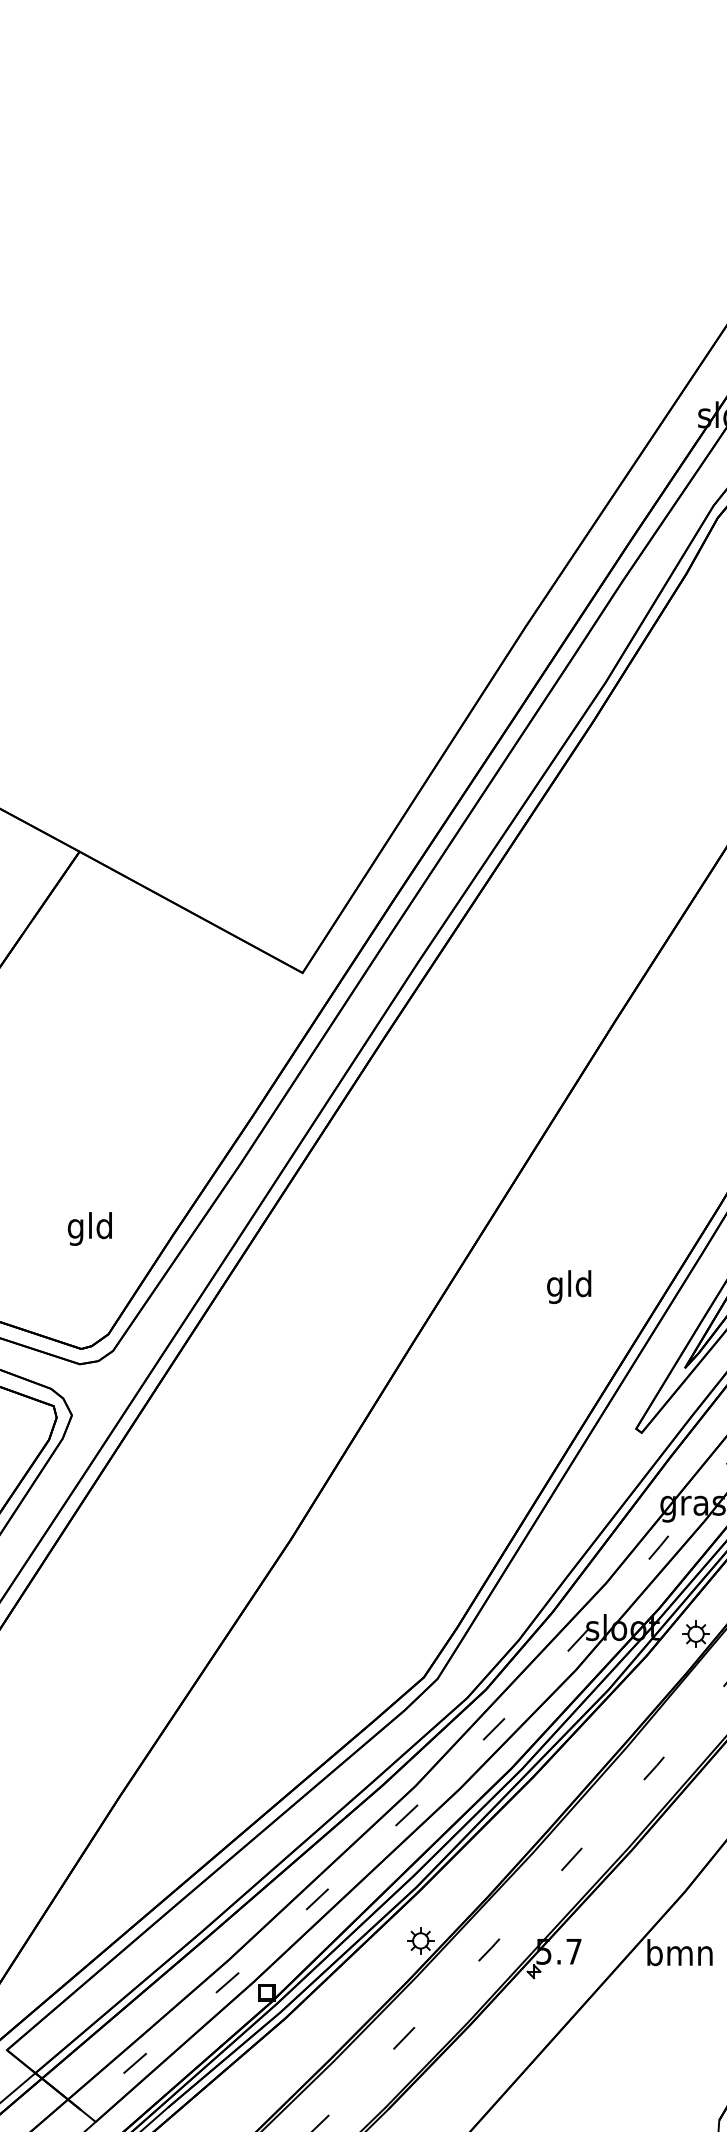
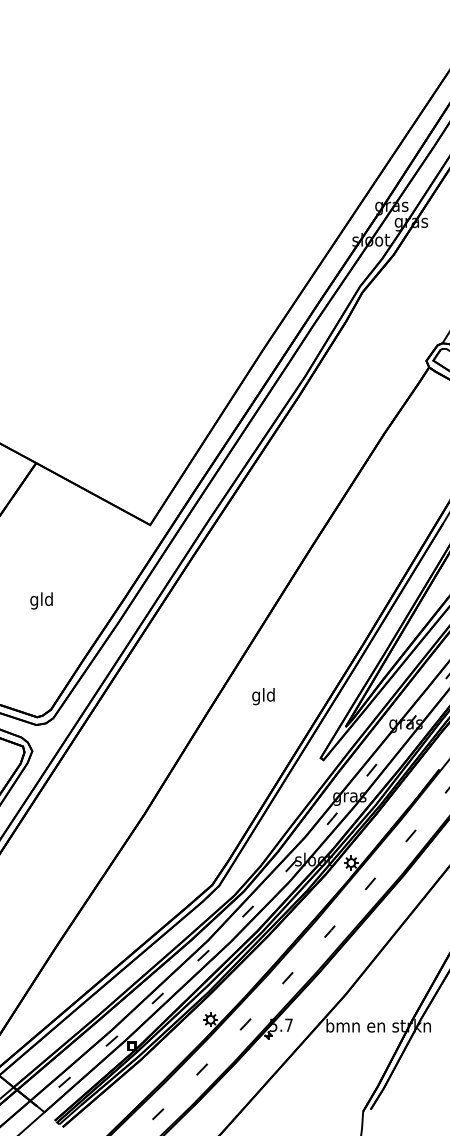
text: (89, 1228) -> (41, 600), moved
text: (569, 1286) -> (263, 696), moved

